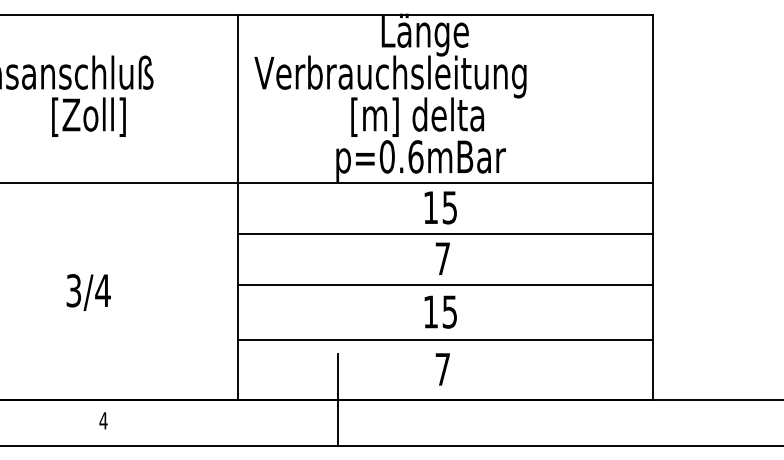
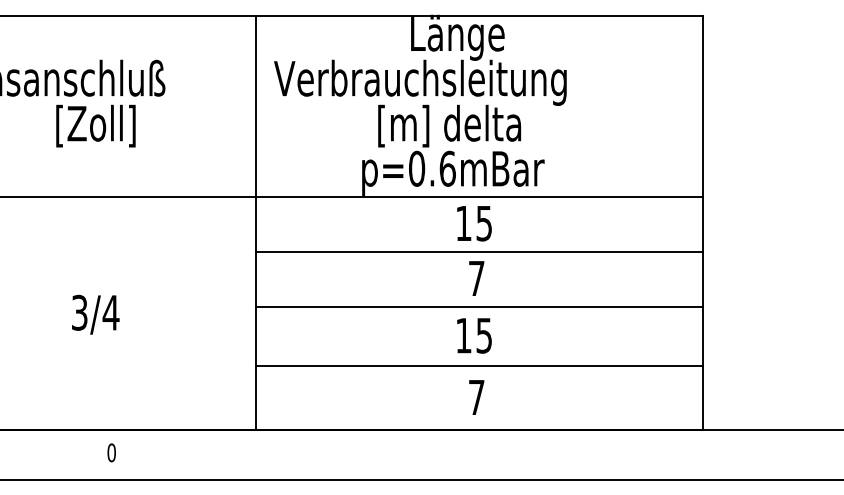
line: (337, 399) -> (363, 429), removed
text: (103, 420) -> (111, 452), 4 -> 0

